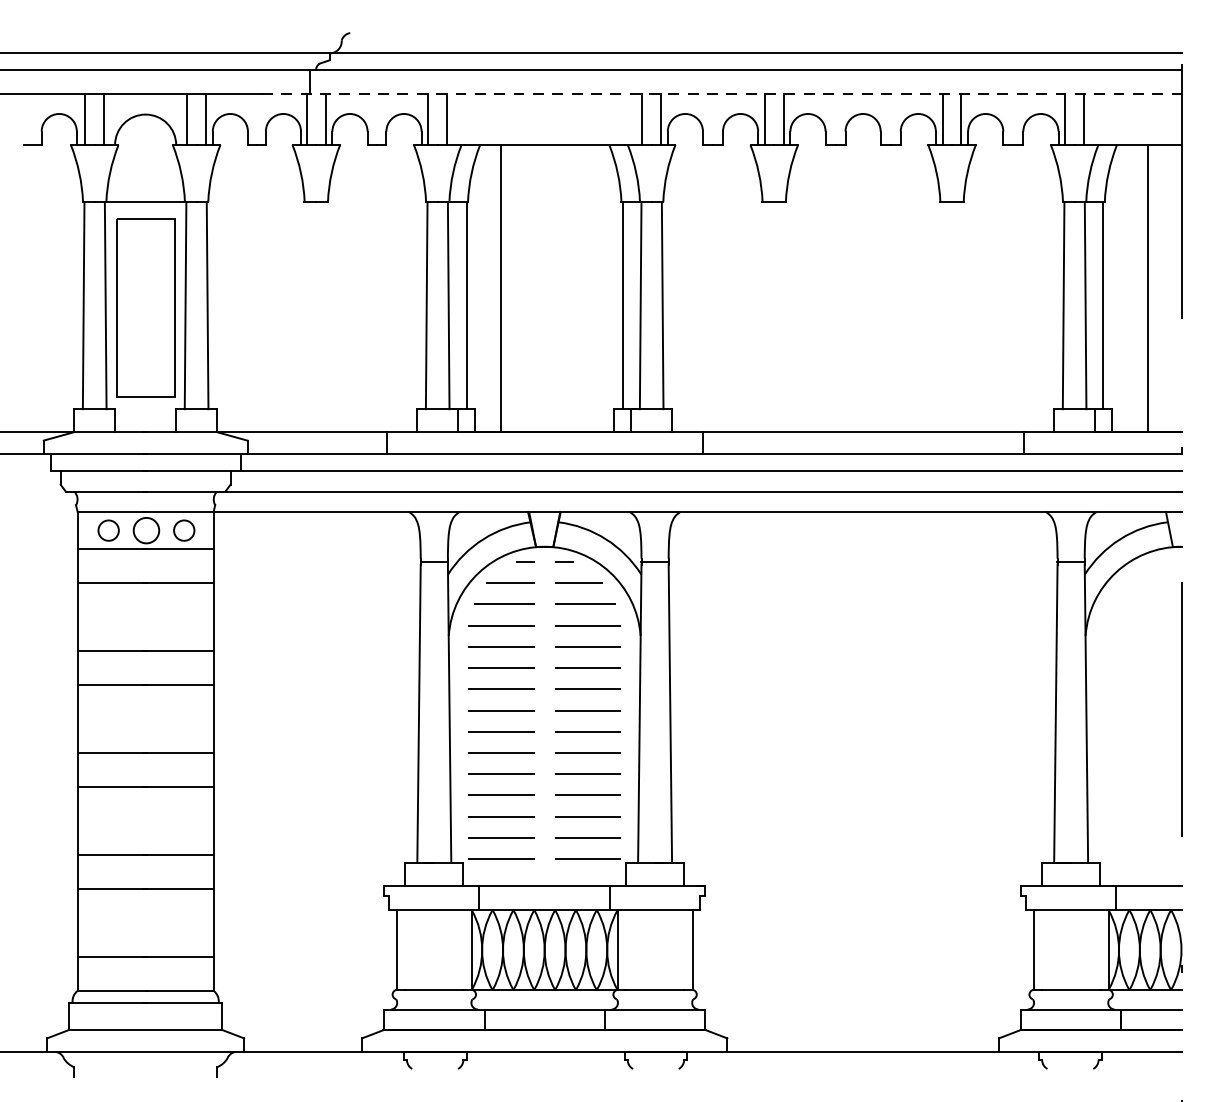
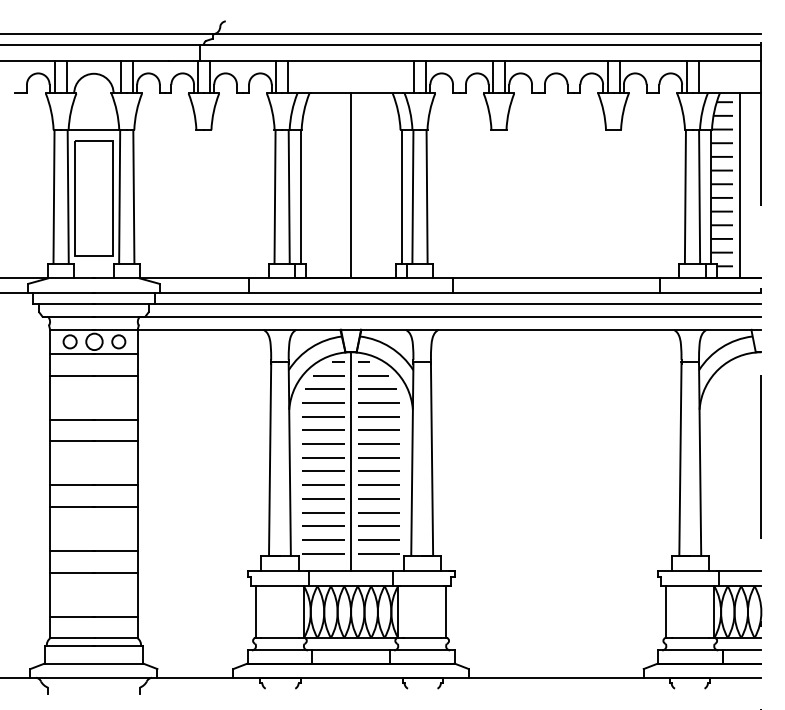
line: (722, 93) -> (465, 60), dashed -> solid
hatch: (1121, 286) -> (722, 184), added
line: (501, 287) -> (351, 185), moved
line: (545, 716) -> (351, 461), added

